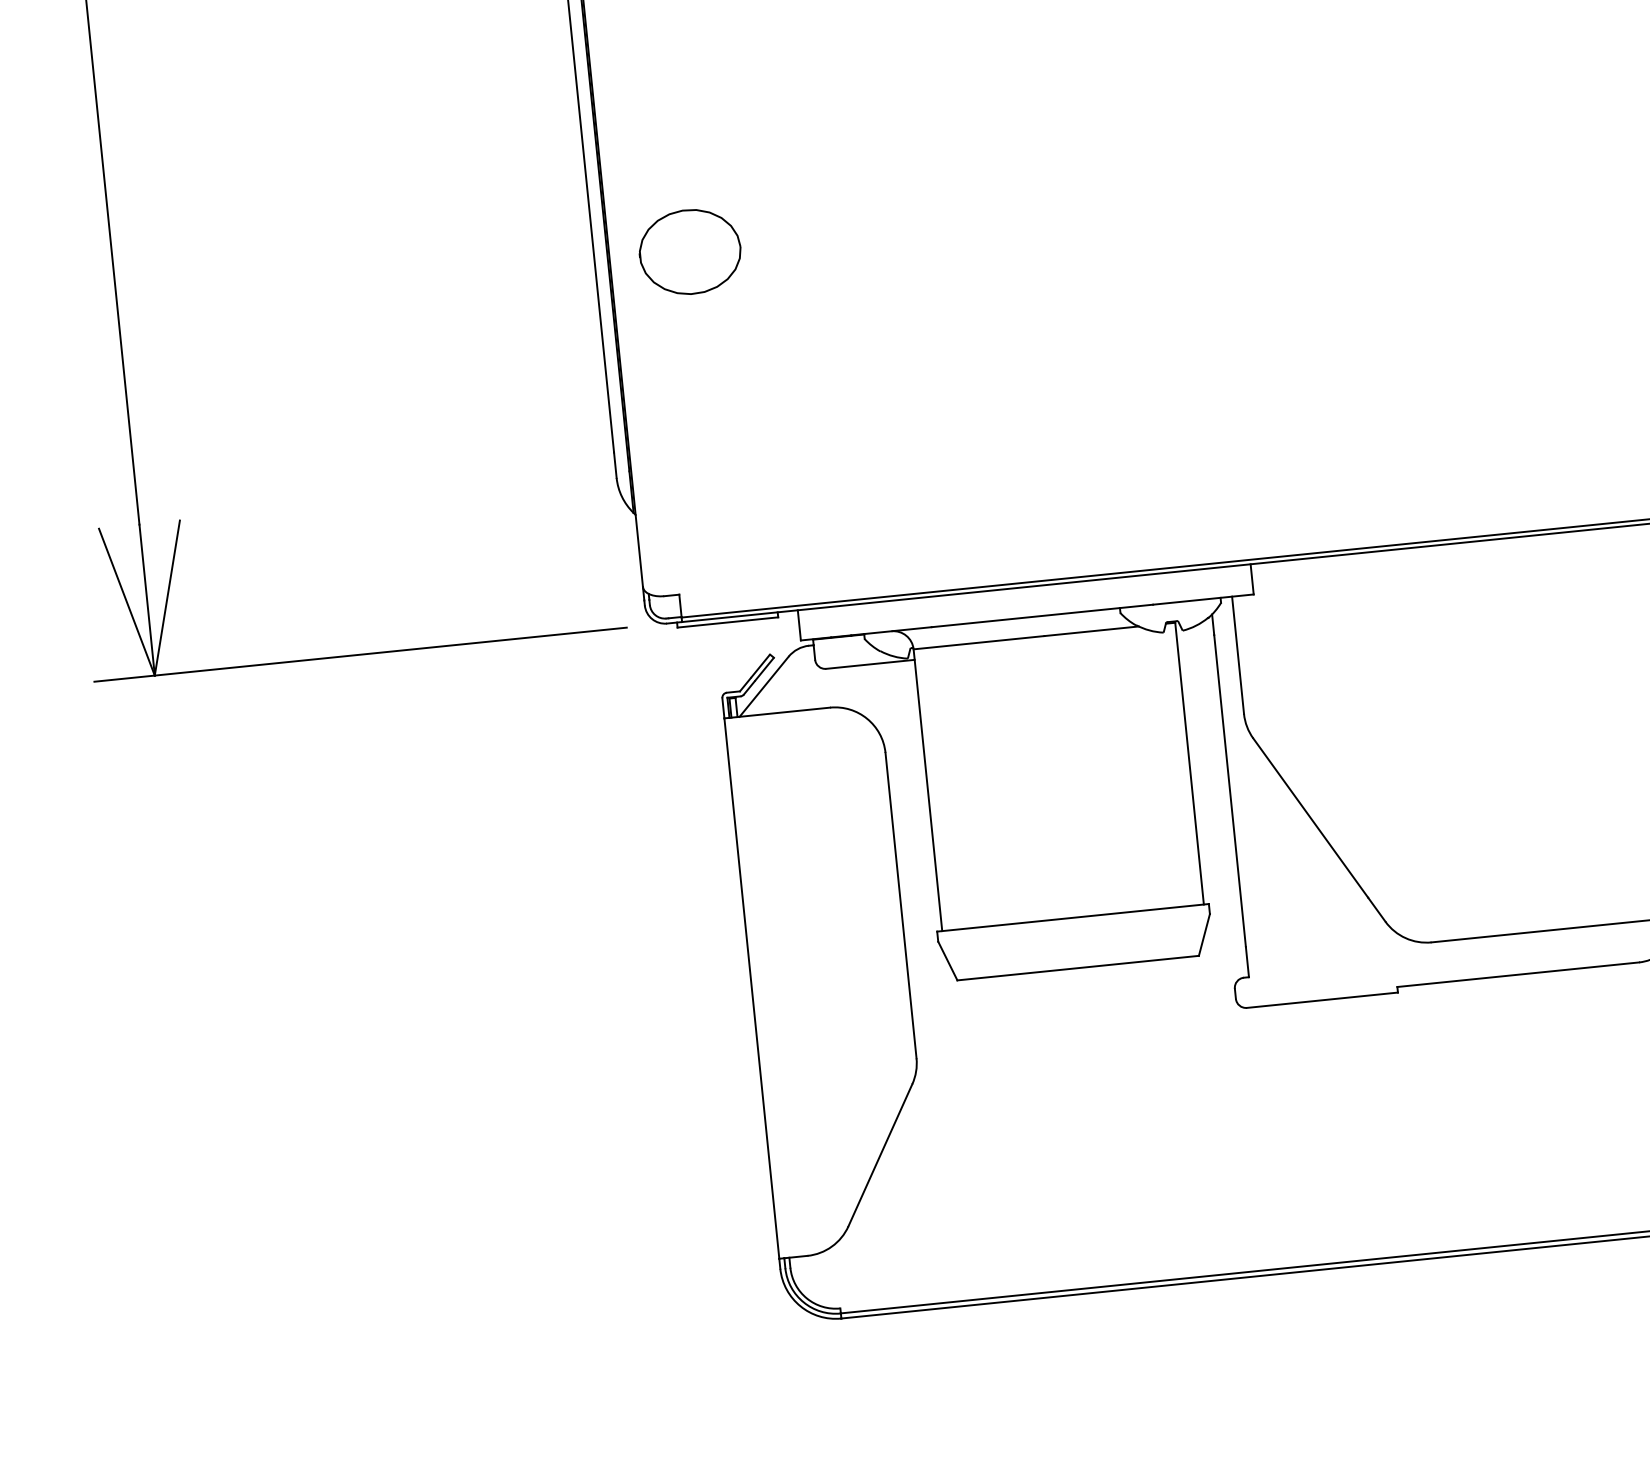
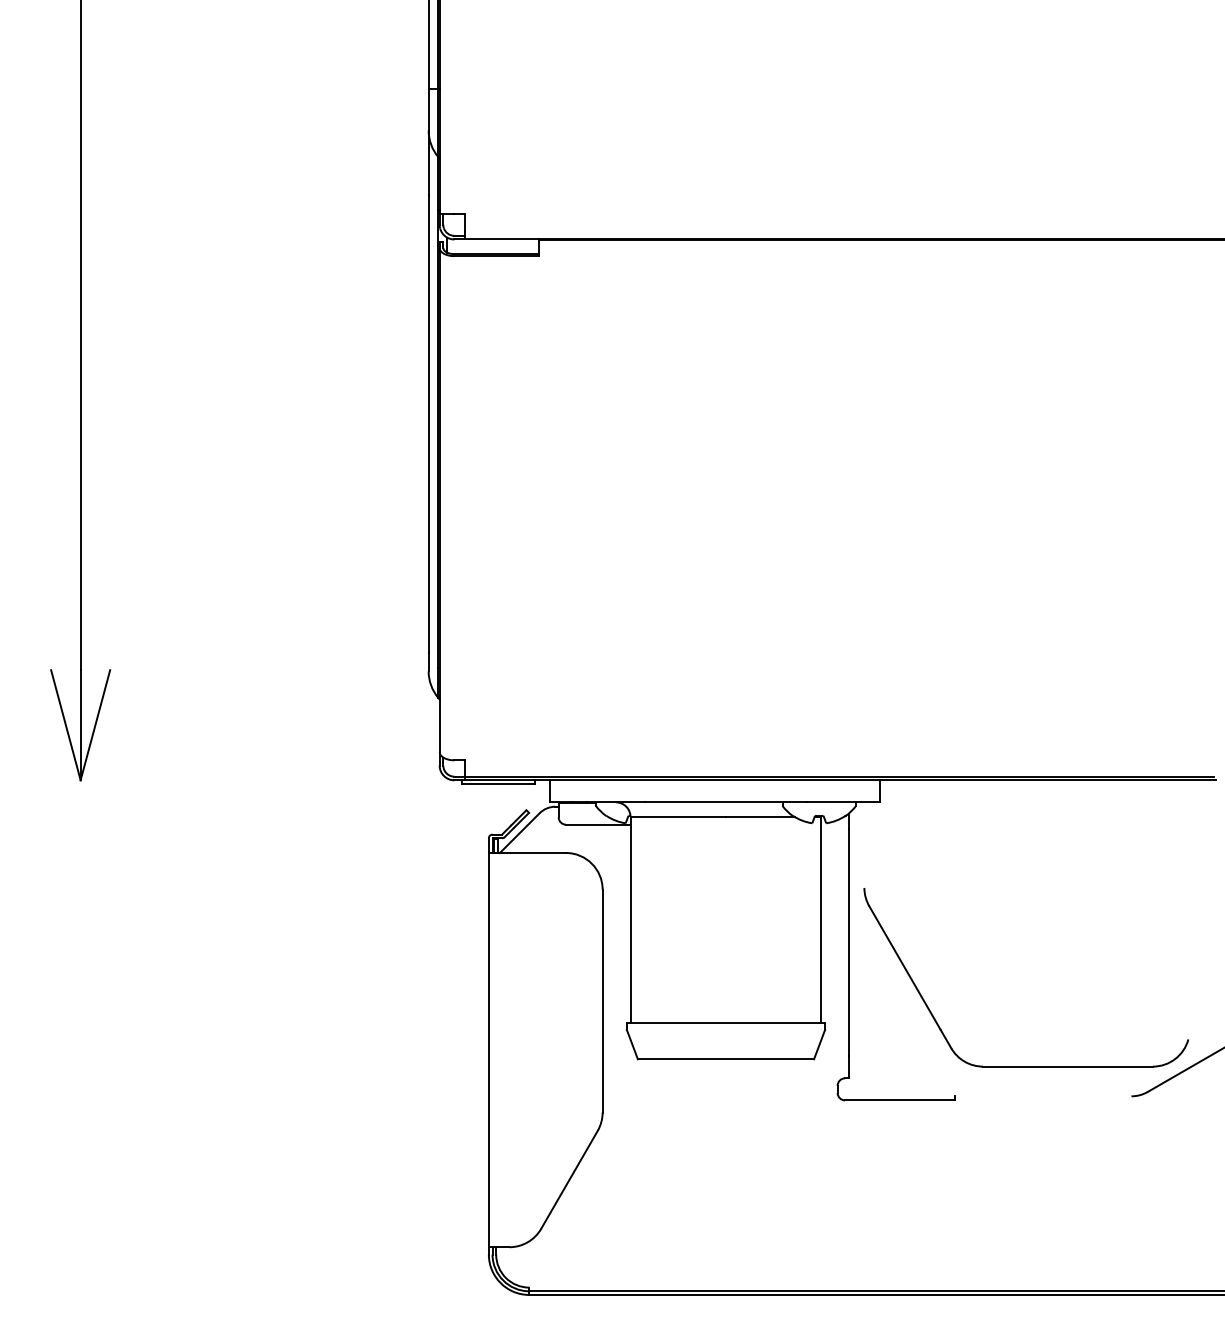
part: (690, 251) -> (498, 513), removed
line: (360, 654) -> (230, 780), removed
line: (1238, 654) -> (864, 844), removed
line: (1518, 974) -> (1043, 1096), removed

